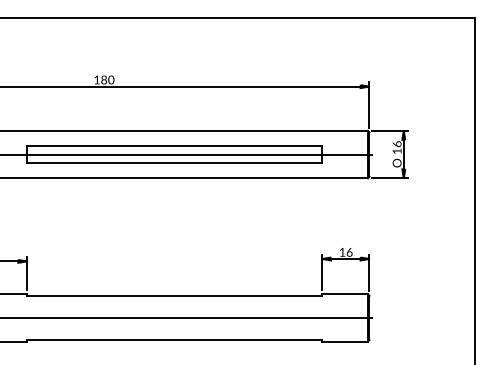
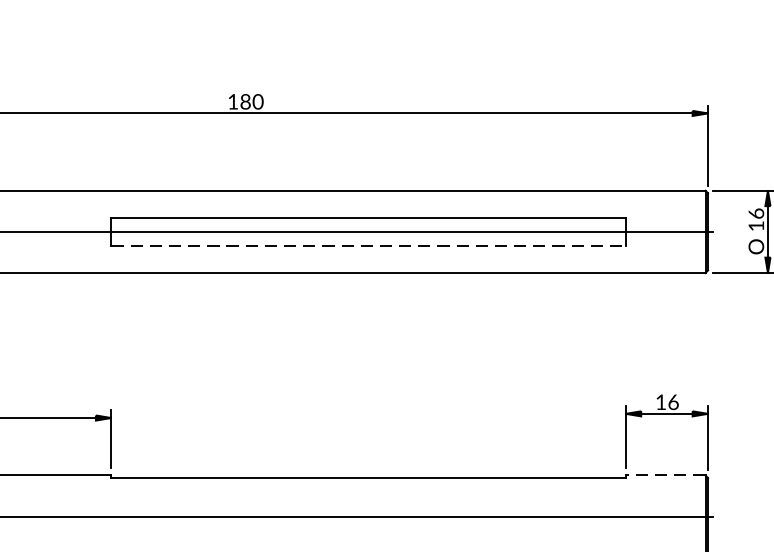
line: (174, 162) -> (368, 245), solid -> dashed
line: (345, 294) -> (666, 475), solid -> dashed

